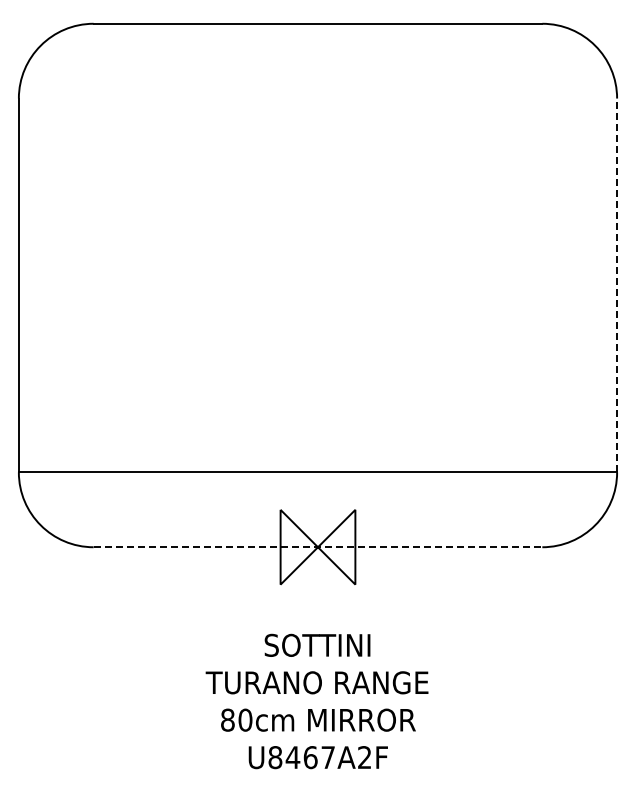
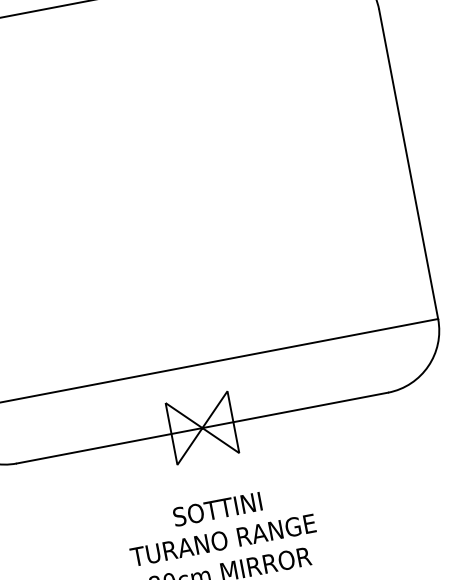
line: (617, 285) -> (408, 164), dashed -> solid
line: (318, 547) -> (202, 428), dashed -> solid

